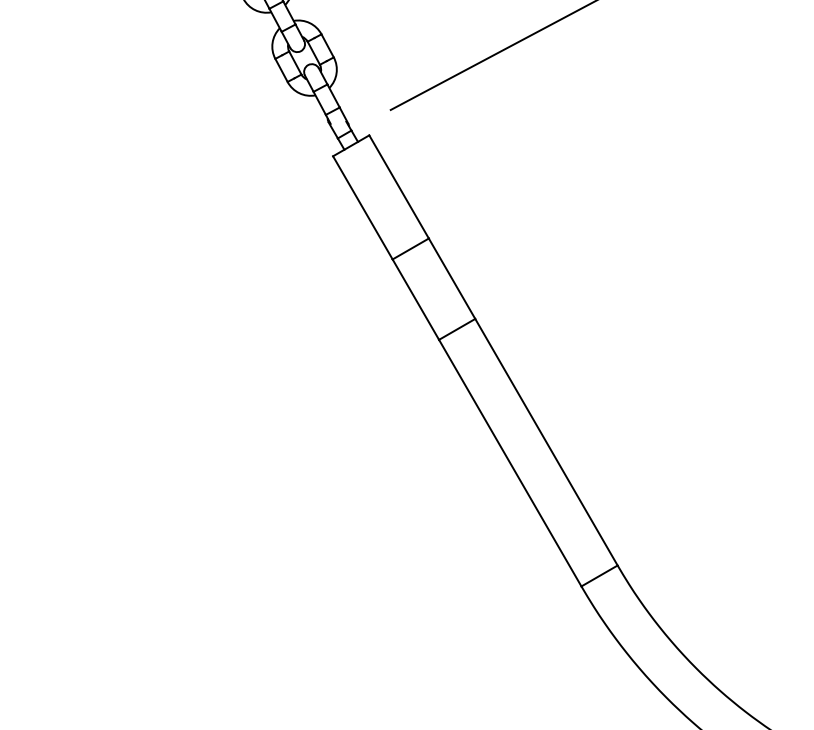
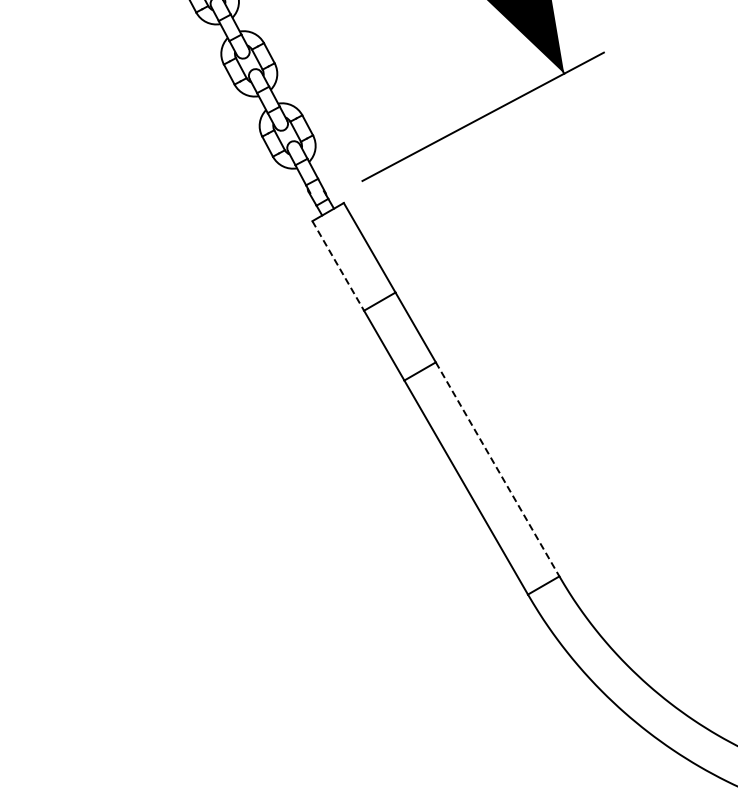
line: (363, 207) -> (338, 265), solid -> dashed
line: (546, 442) -> (497, 469), solid -> dashed

